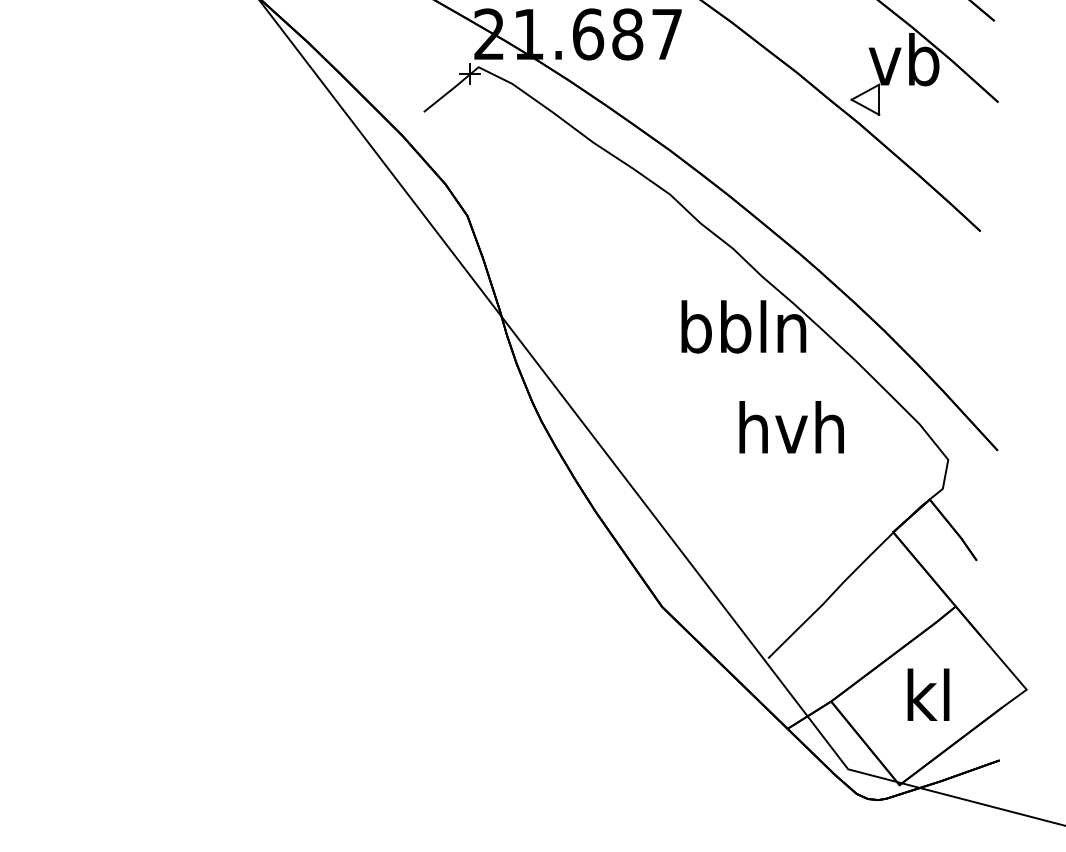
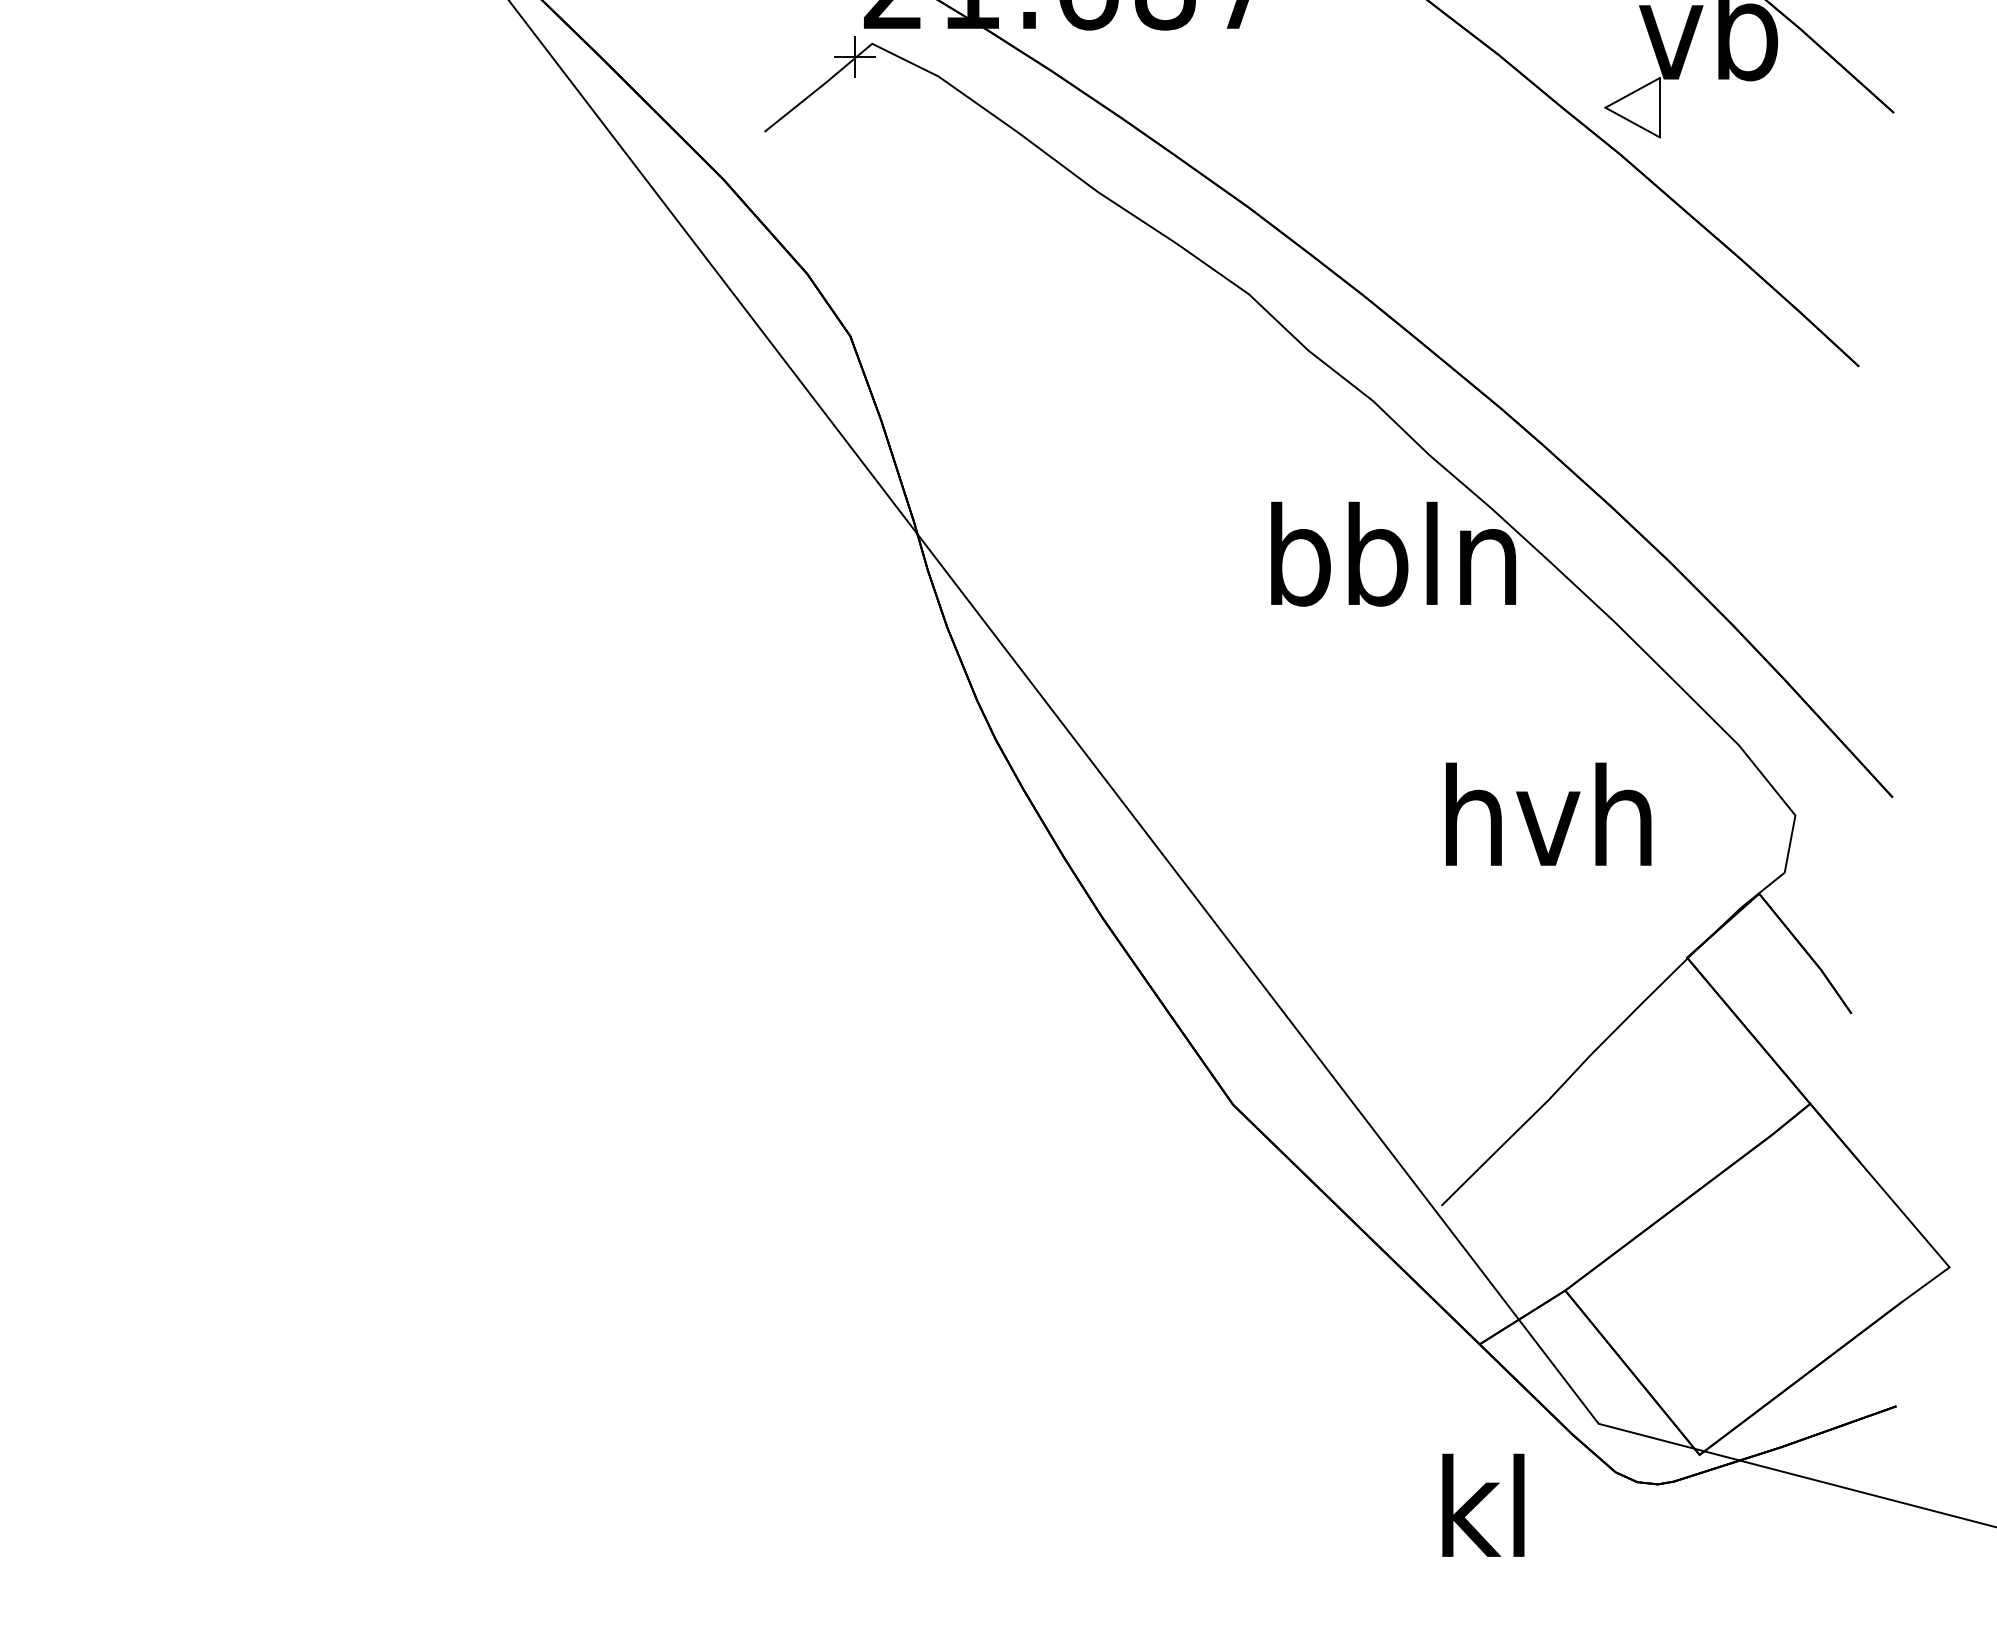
text: (791, 427) -> (1548, 814), moved
text: (928, 694) -> (1483, 1504), moved

